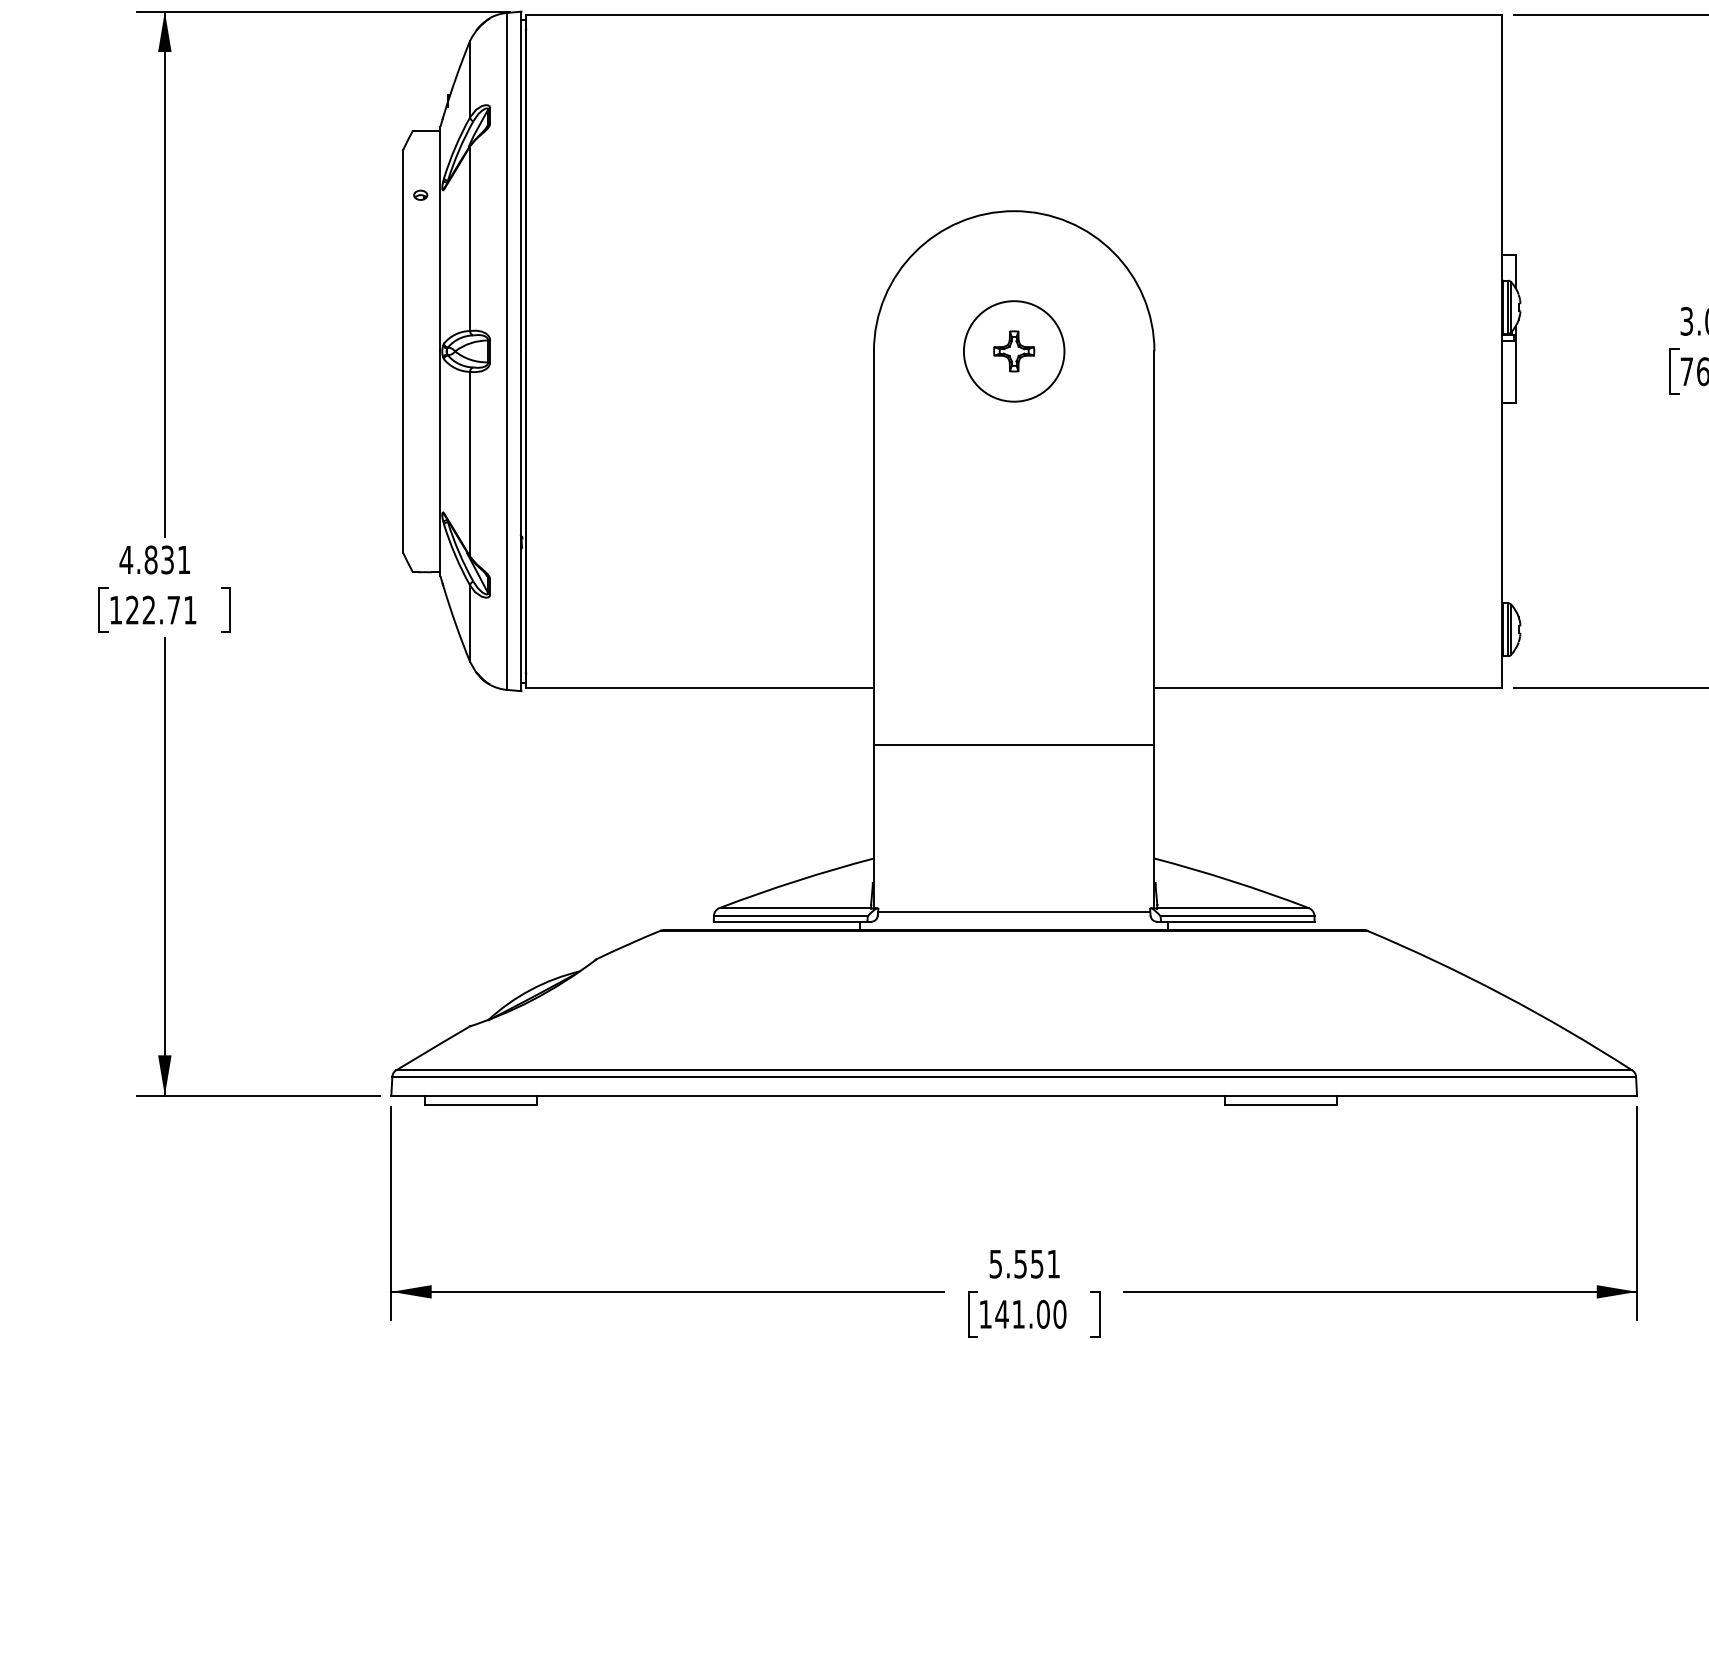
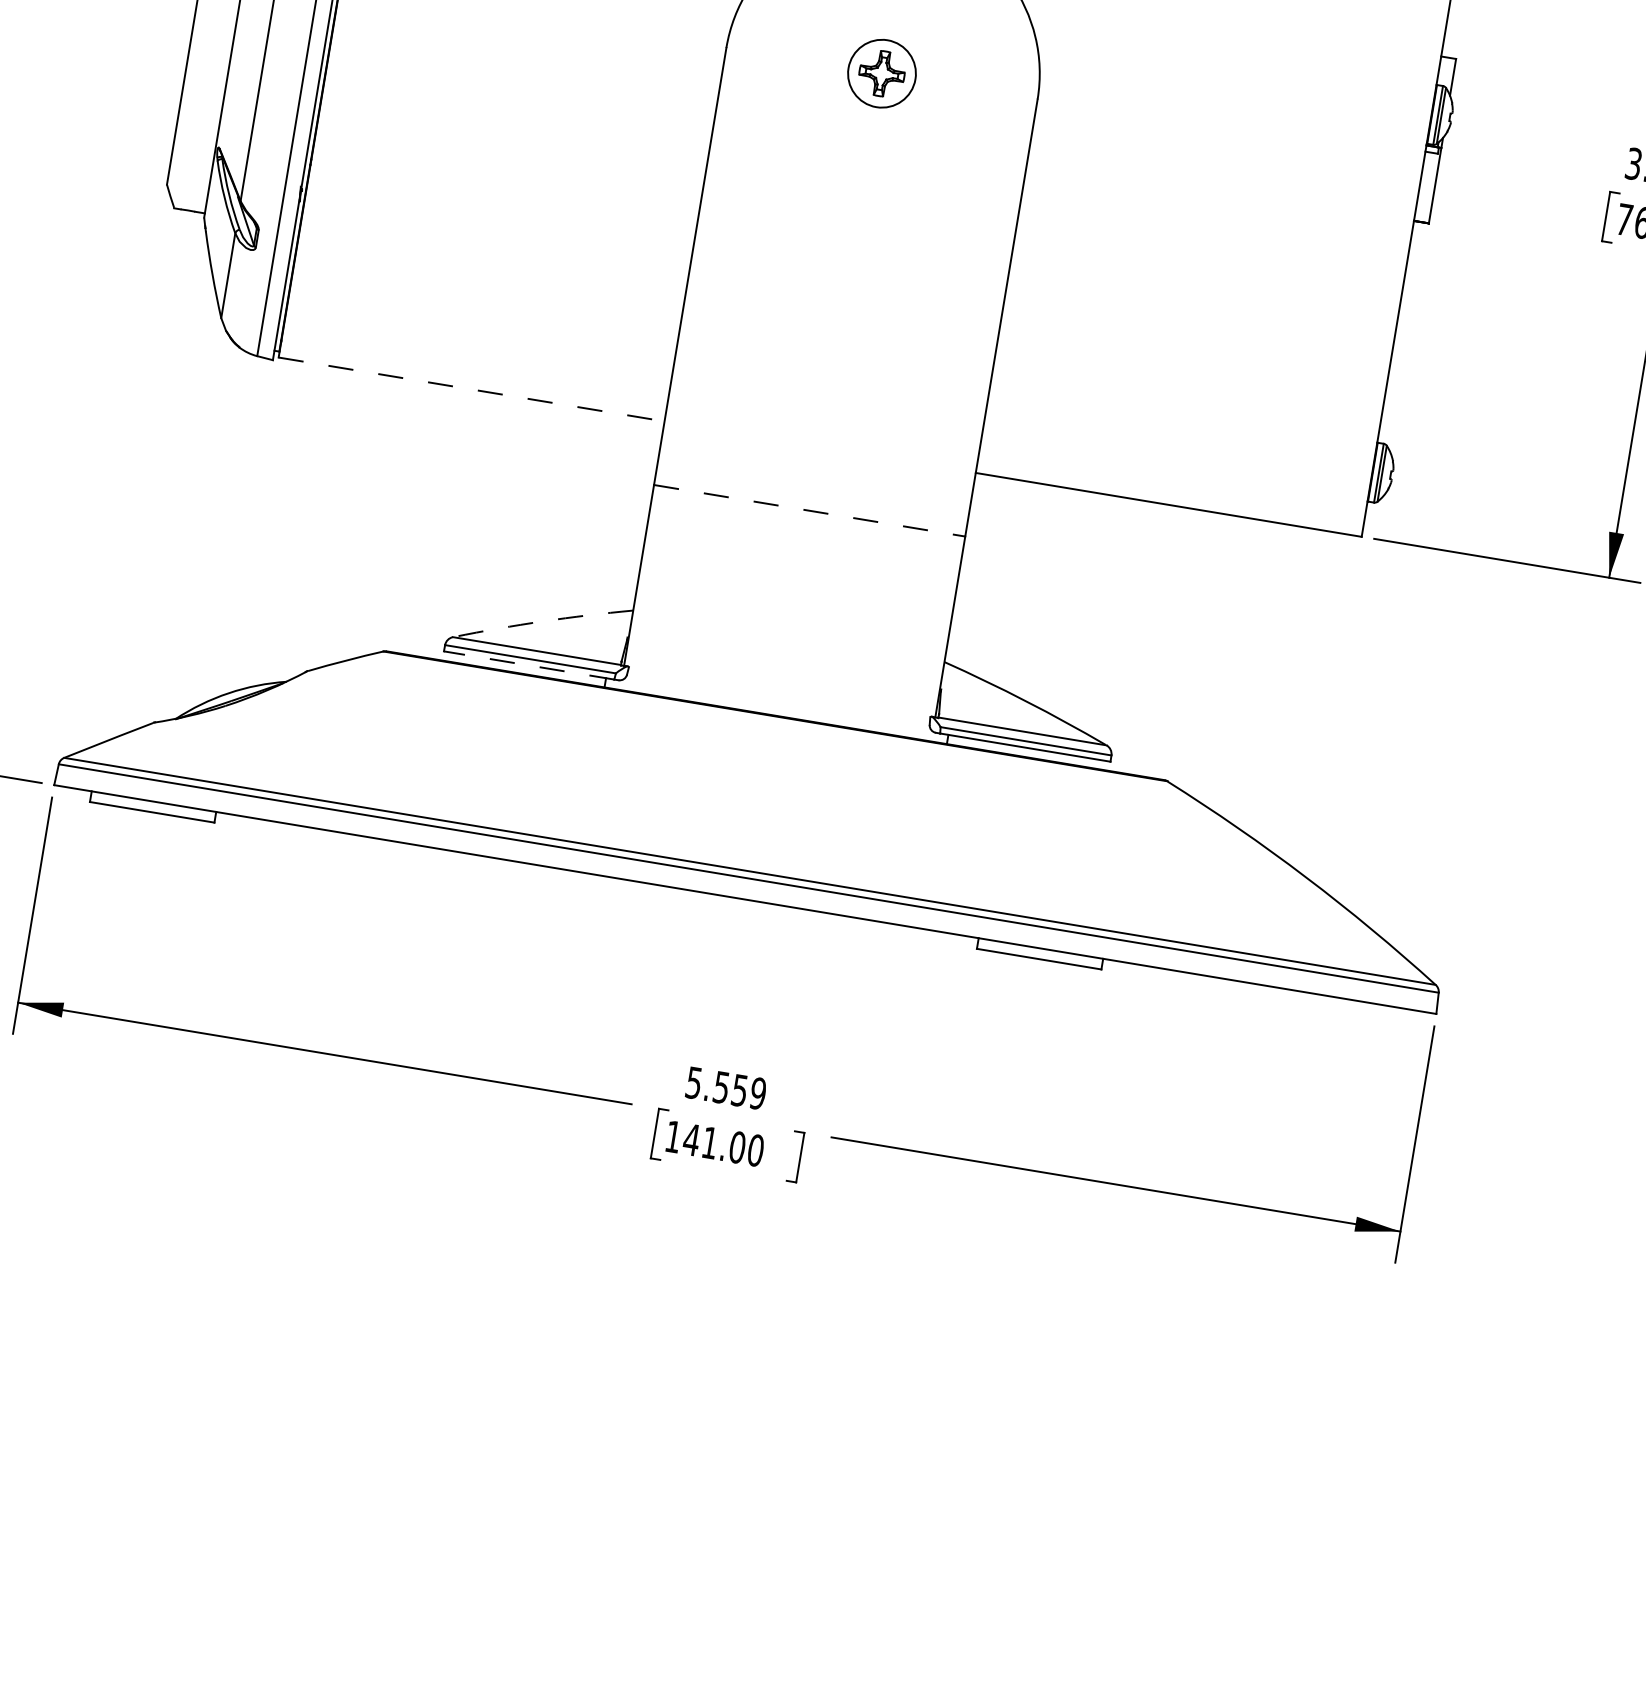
circle: (1013, 351) -> (881, 73), size x0.6
line: (700, 688) -> (472, 390), solid -> dashed
line: (1014, 745) -> (809, 510), solid -> dashed
arc: (796, 881) -> (543, 621), solid -> dashed
line: (1014, 912) -> (779, 696), removed
line: (790, 921) -> (529, 665), solid -> dashed
text: (1053, 1263) -> (758, 1092), 5.551 -> 5.559

